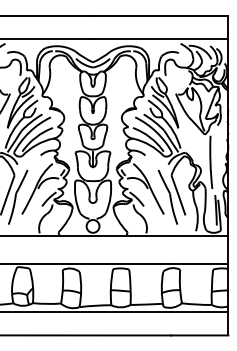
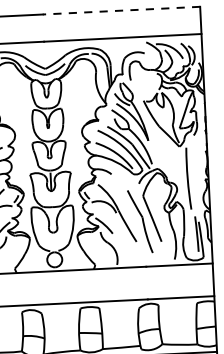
line: (160, 15) -> (121, 10), solid -> dashed

